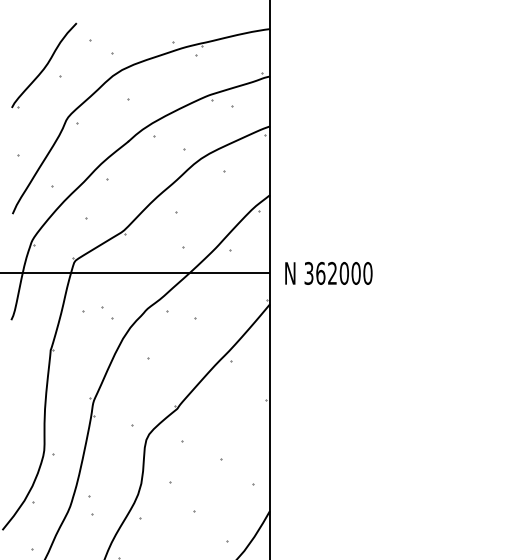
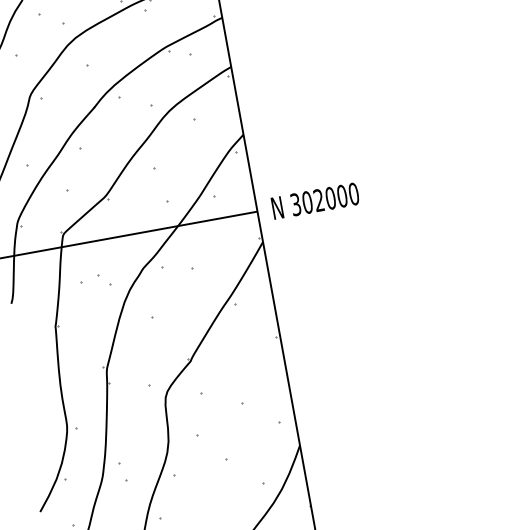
text: (320, 273) -> (307, 202), 362000 -> 302000

